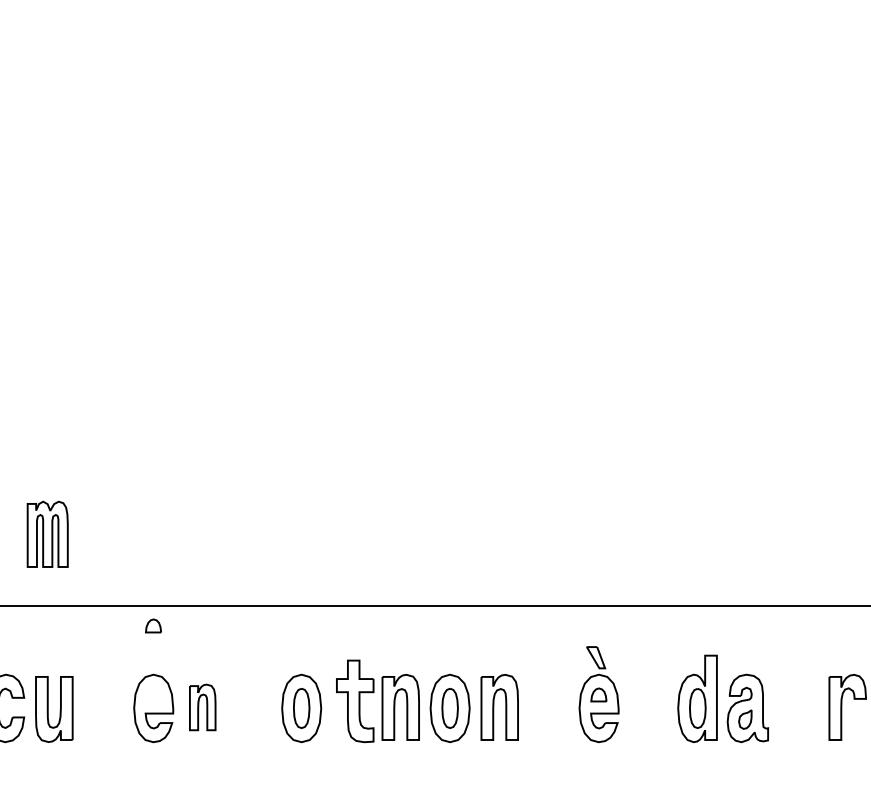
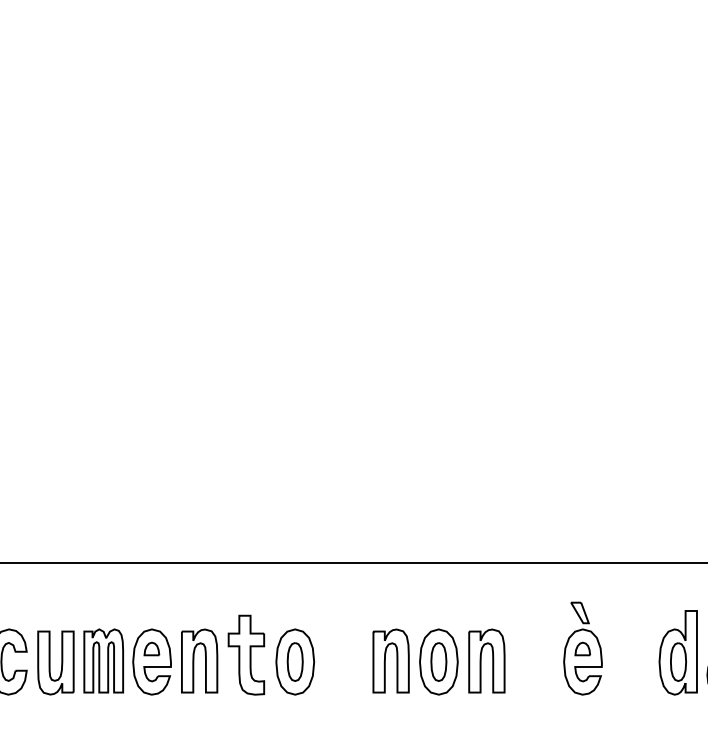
part: (47, 533) -> (103, 660), moved
part: (153, 625) -> (151, 648), moved
part: (355, 701) -> (246, 655), moved
part: (202, 707) -> (199, 661), size x1.43

